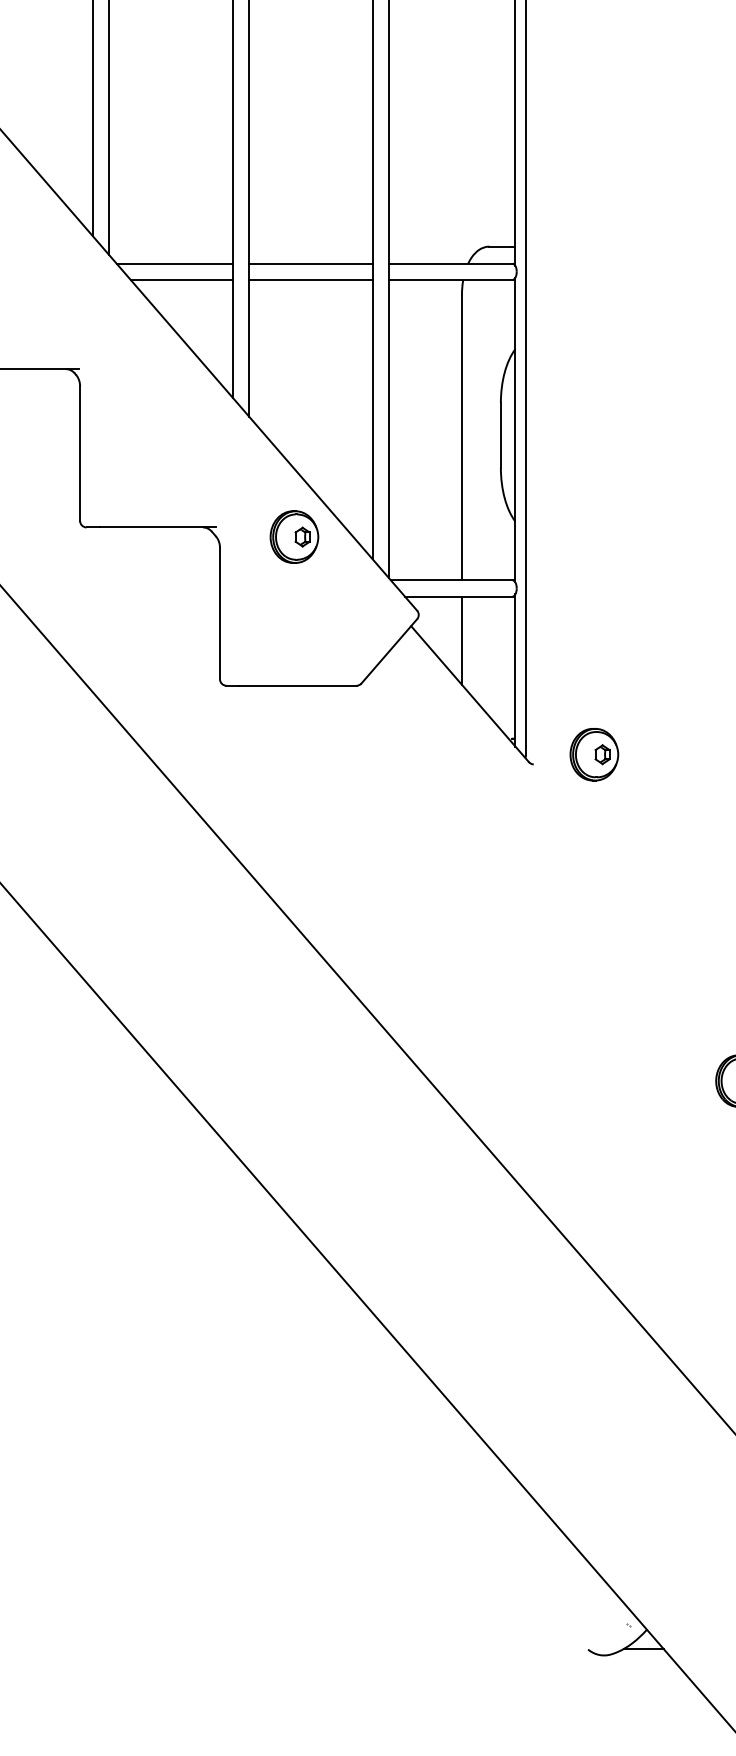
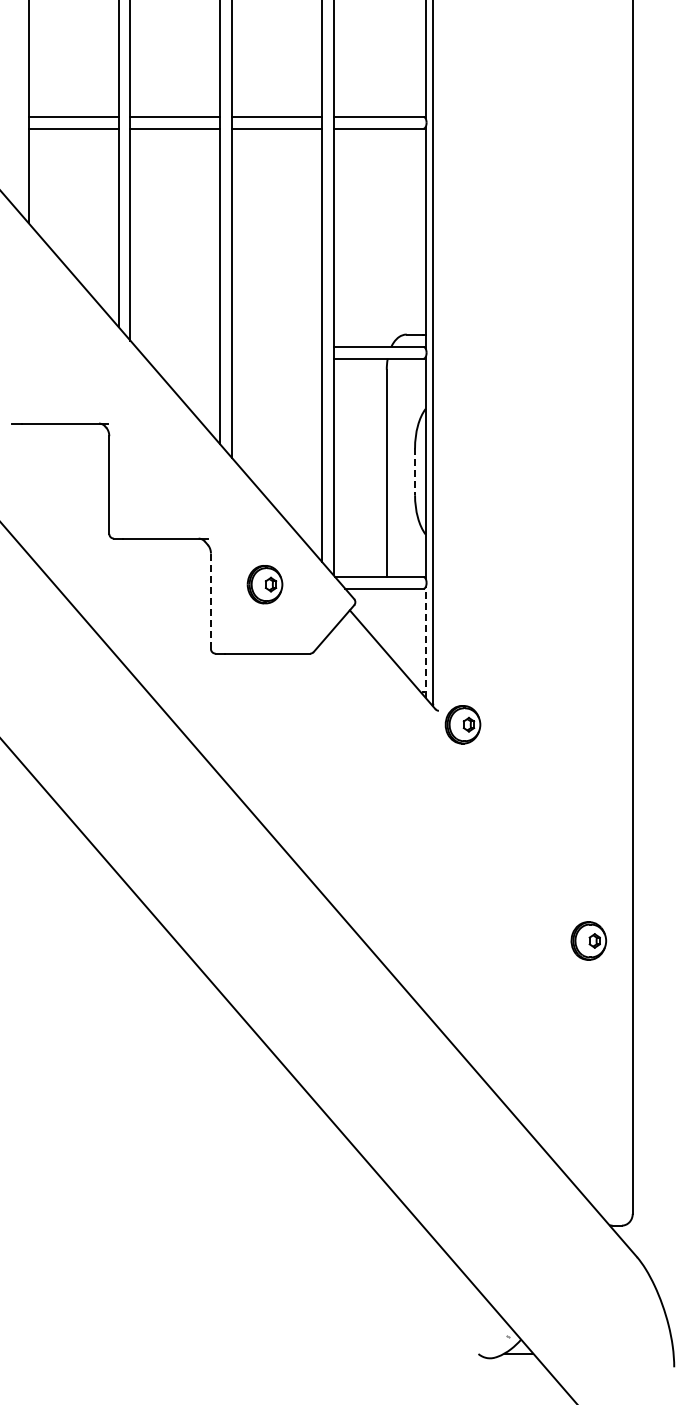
line: (173, 264) -> (177, 347), removed
line: (310, 264) -> (276, 347), removed
line: (182, 279) -> (183, 358), removed
line: (310, 279) -> (276, 358), removed
line: (501, 436) -> (415, 472), solid -> dashed
part: (293, 536) -> (264, 584), moved
line: (219, 613) -> (210, 601), solid -> dashed
line: (461, 640) -> (386, 620), removed
line: (515, 670) -> (425, 642), solid -> dashed
part: (593, 754) -> (462, 724), moved

